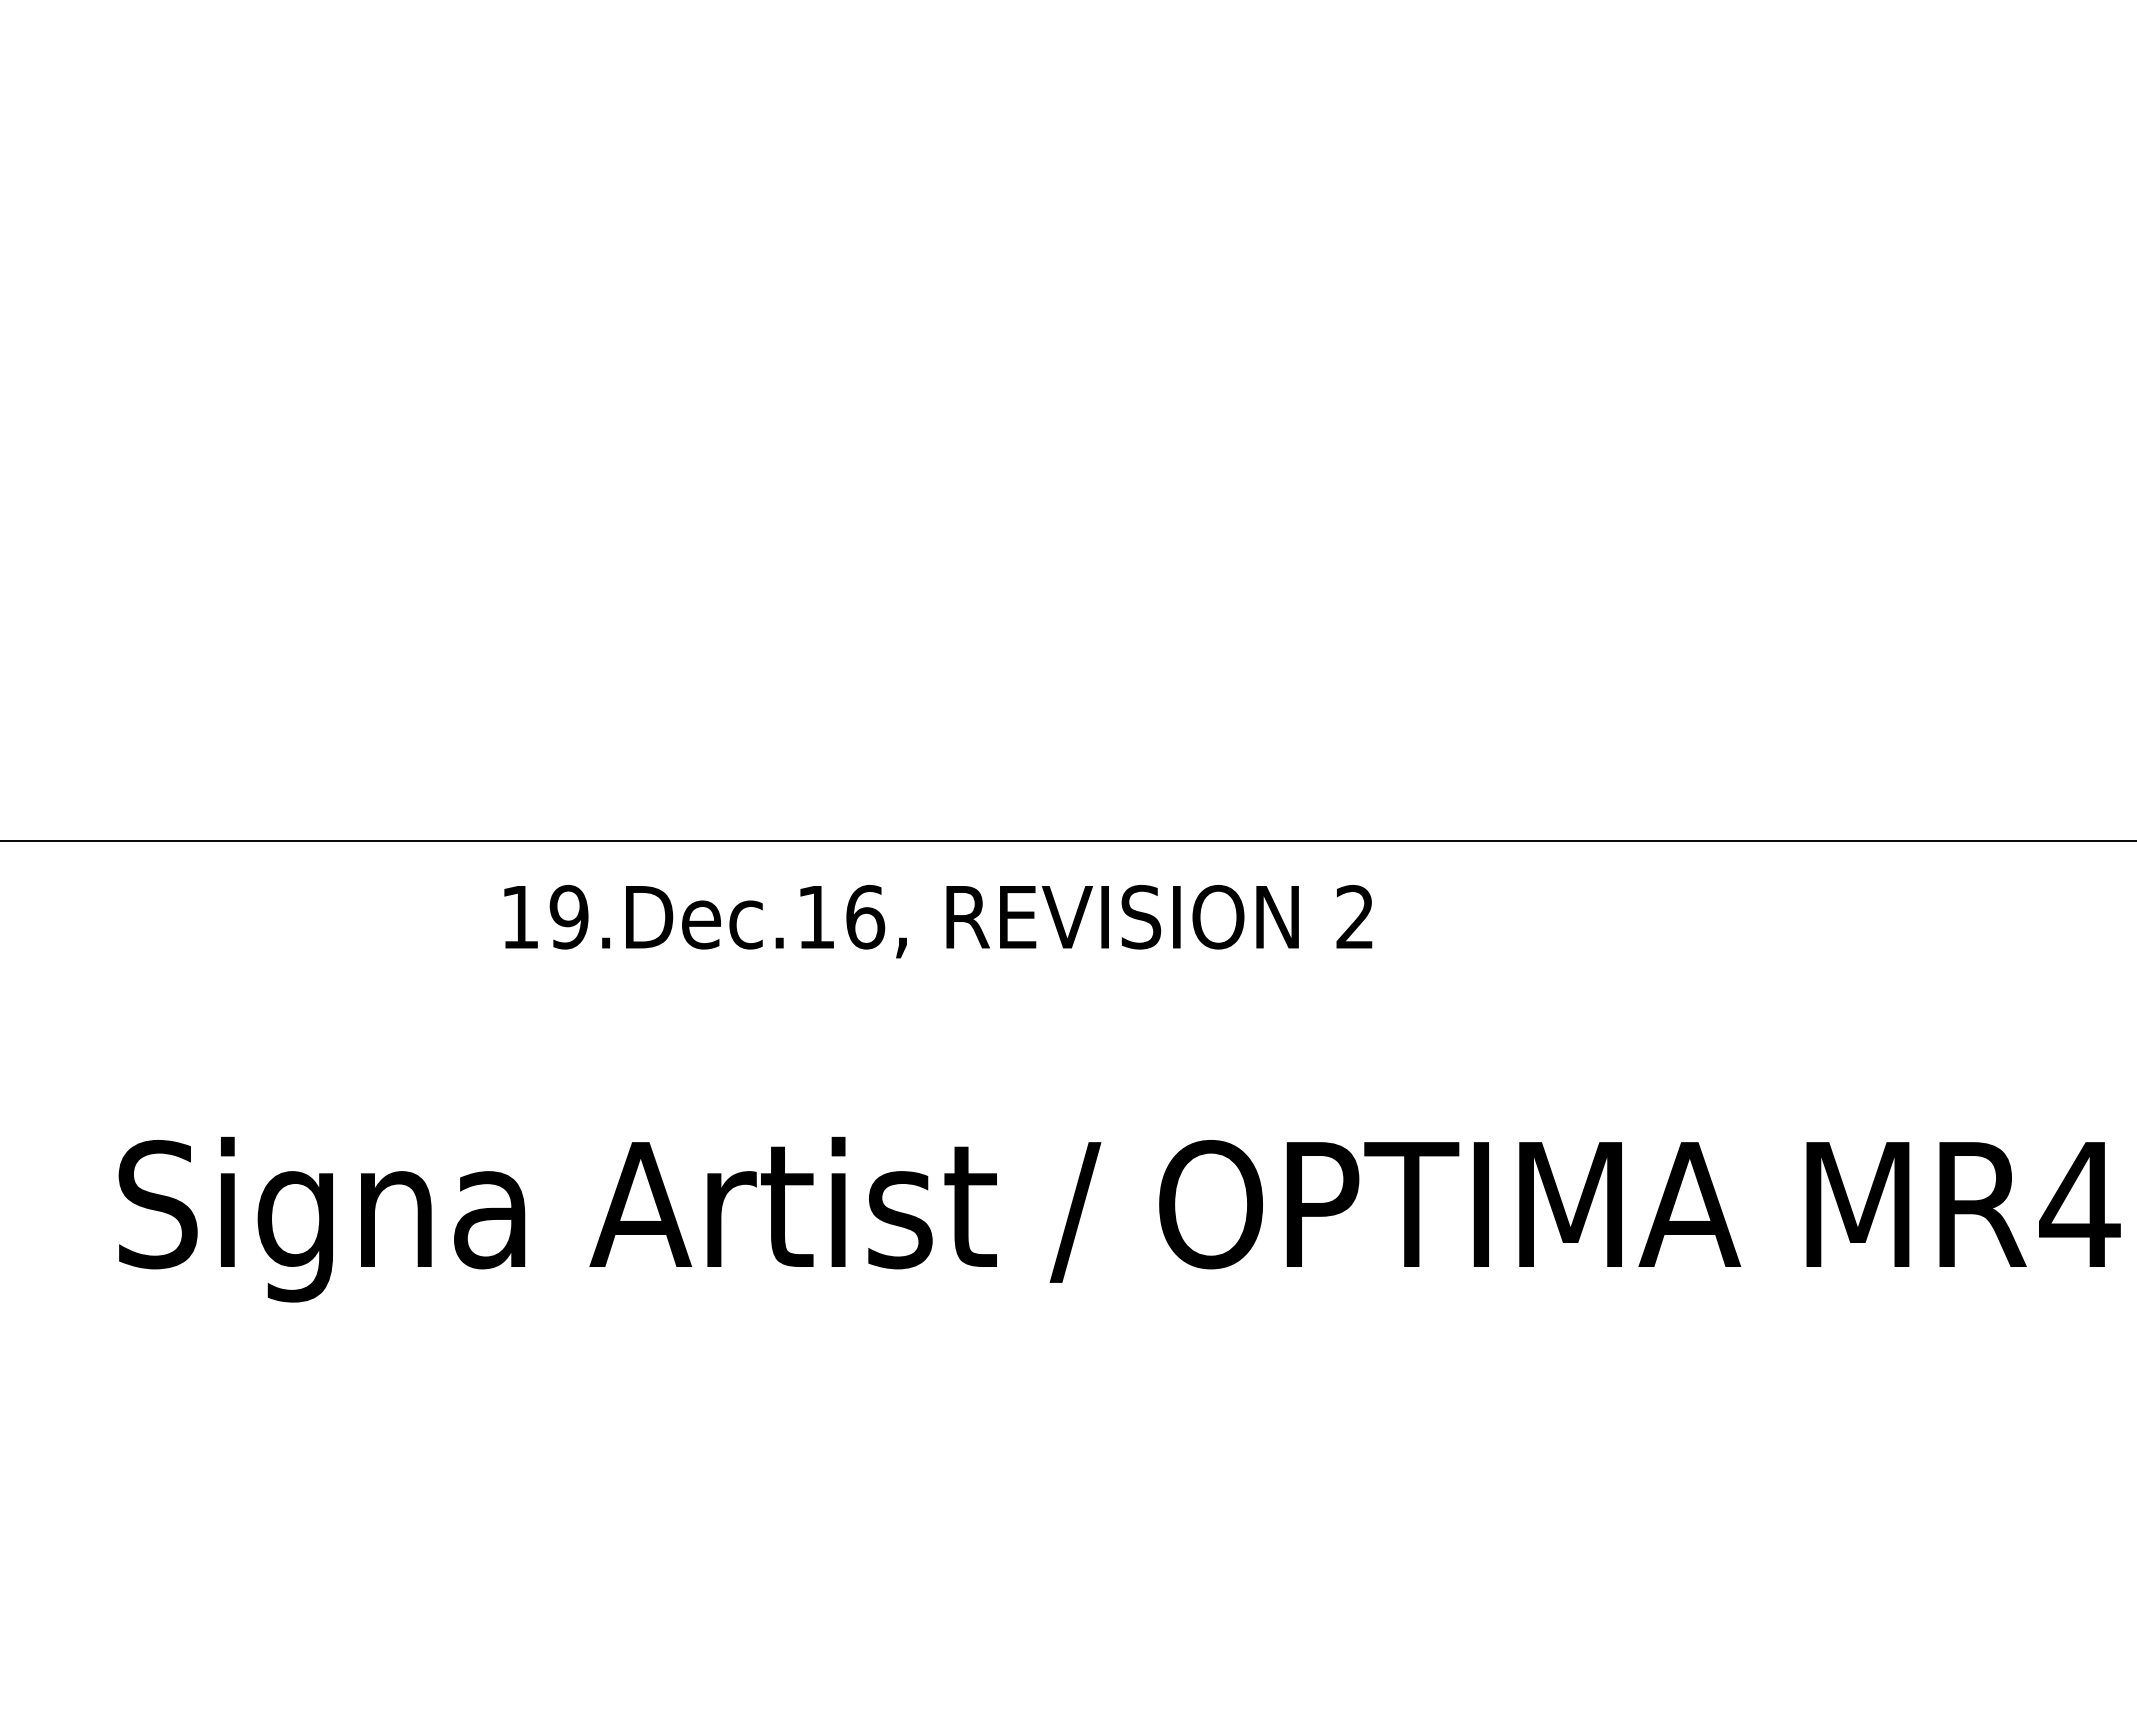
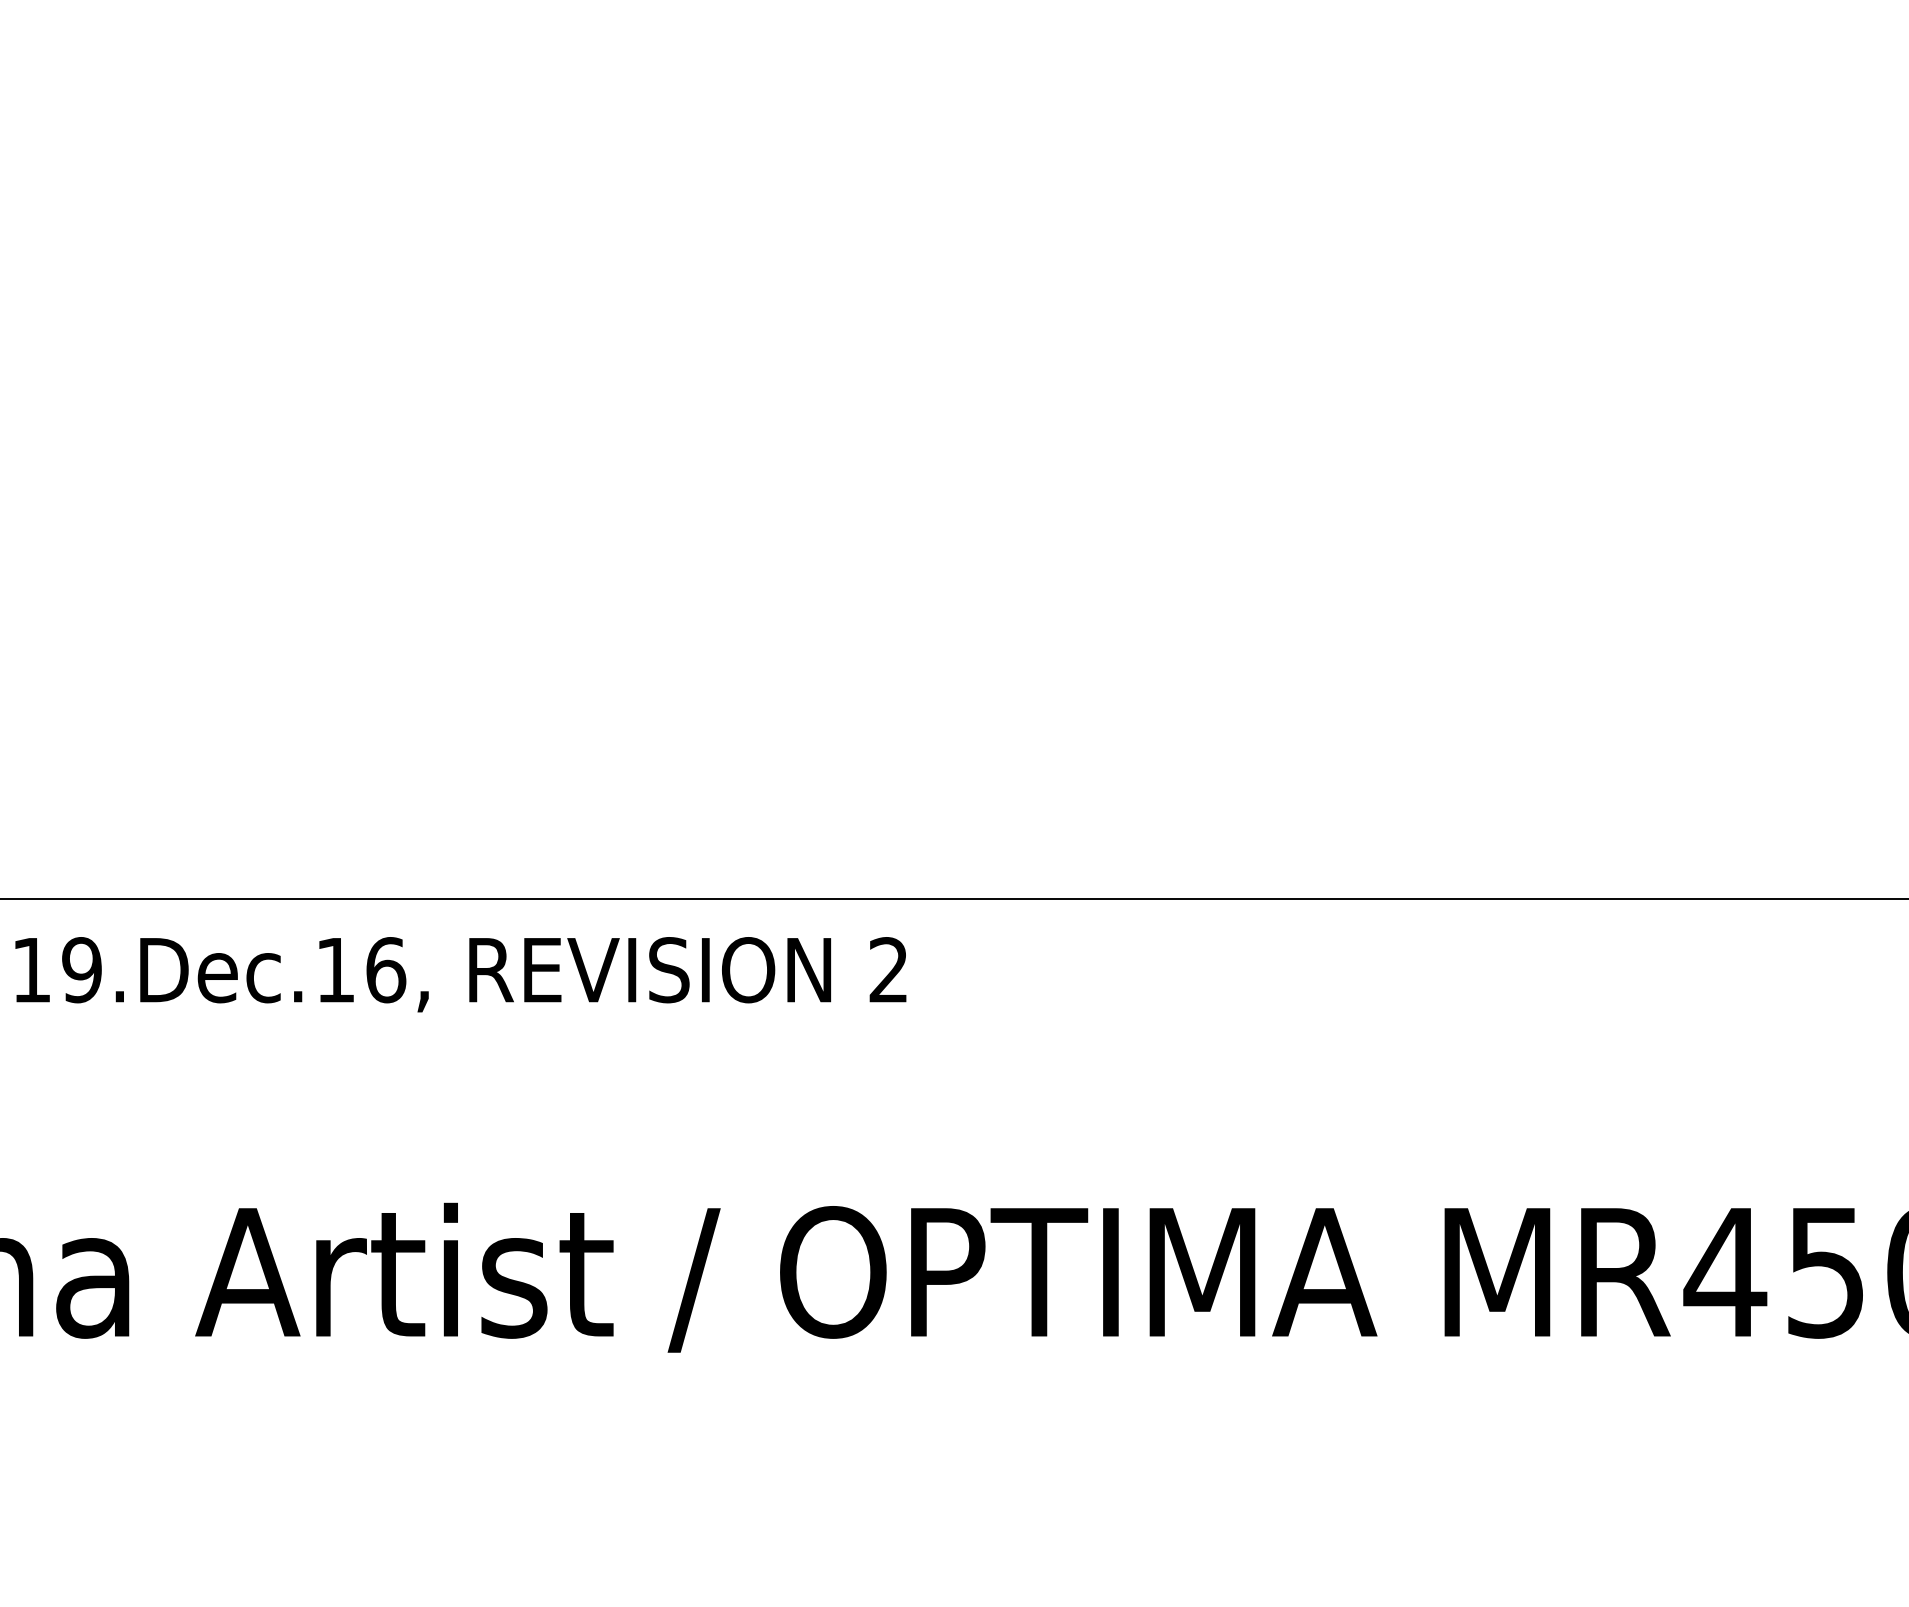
text: (938, 921) -> (461, 974), moved

